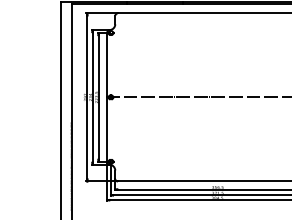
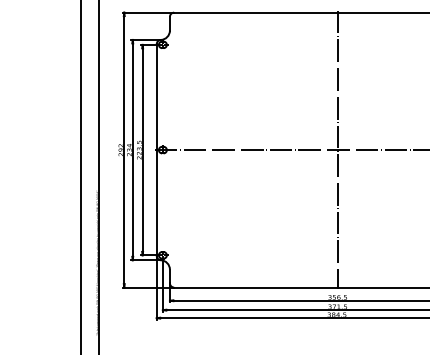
line: (217, 97) -> (337, 150), added

